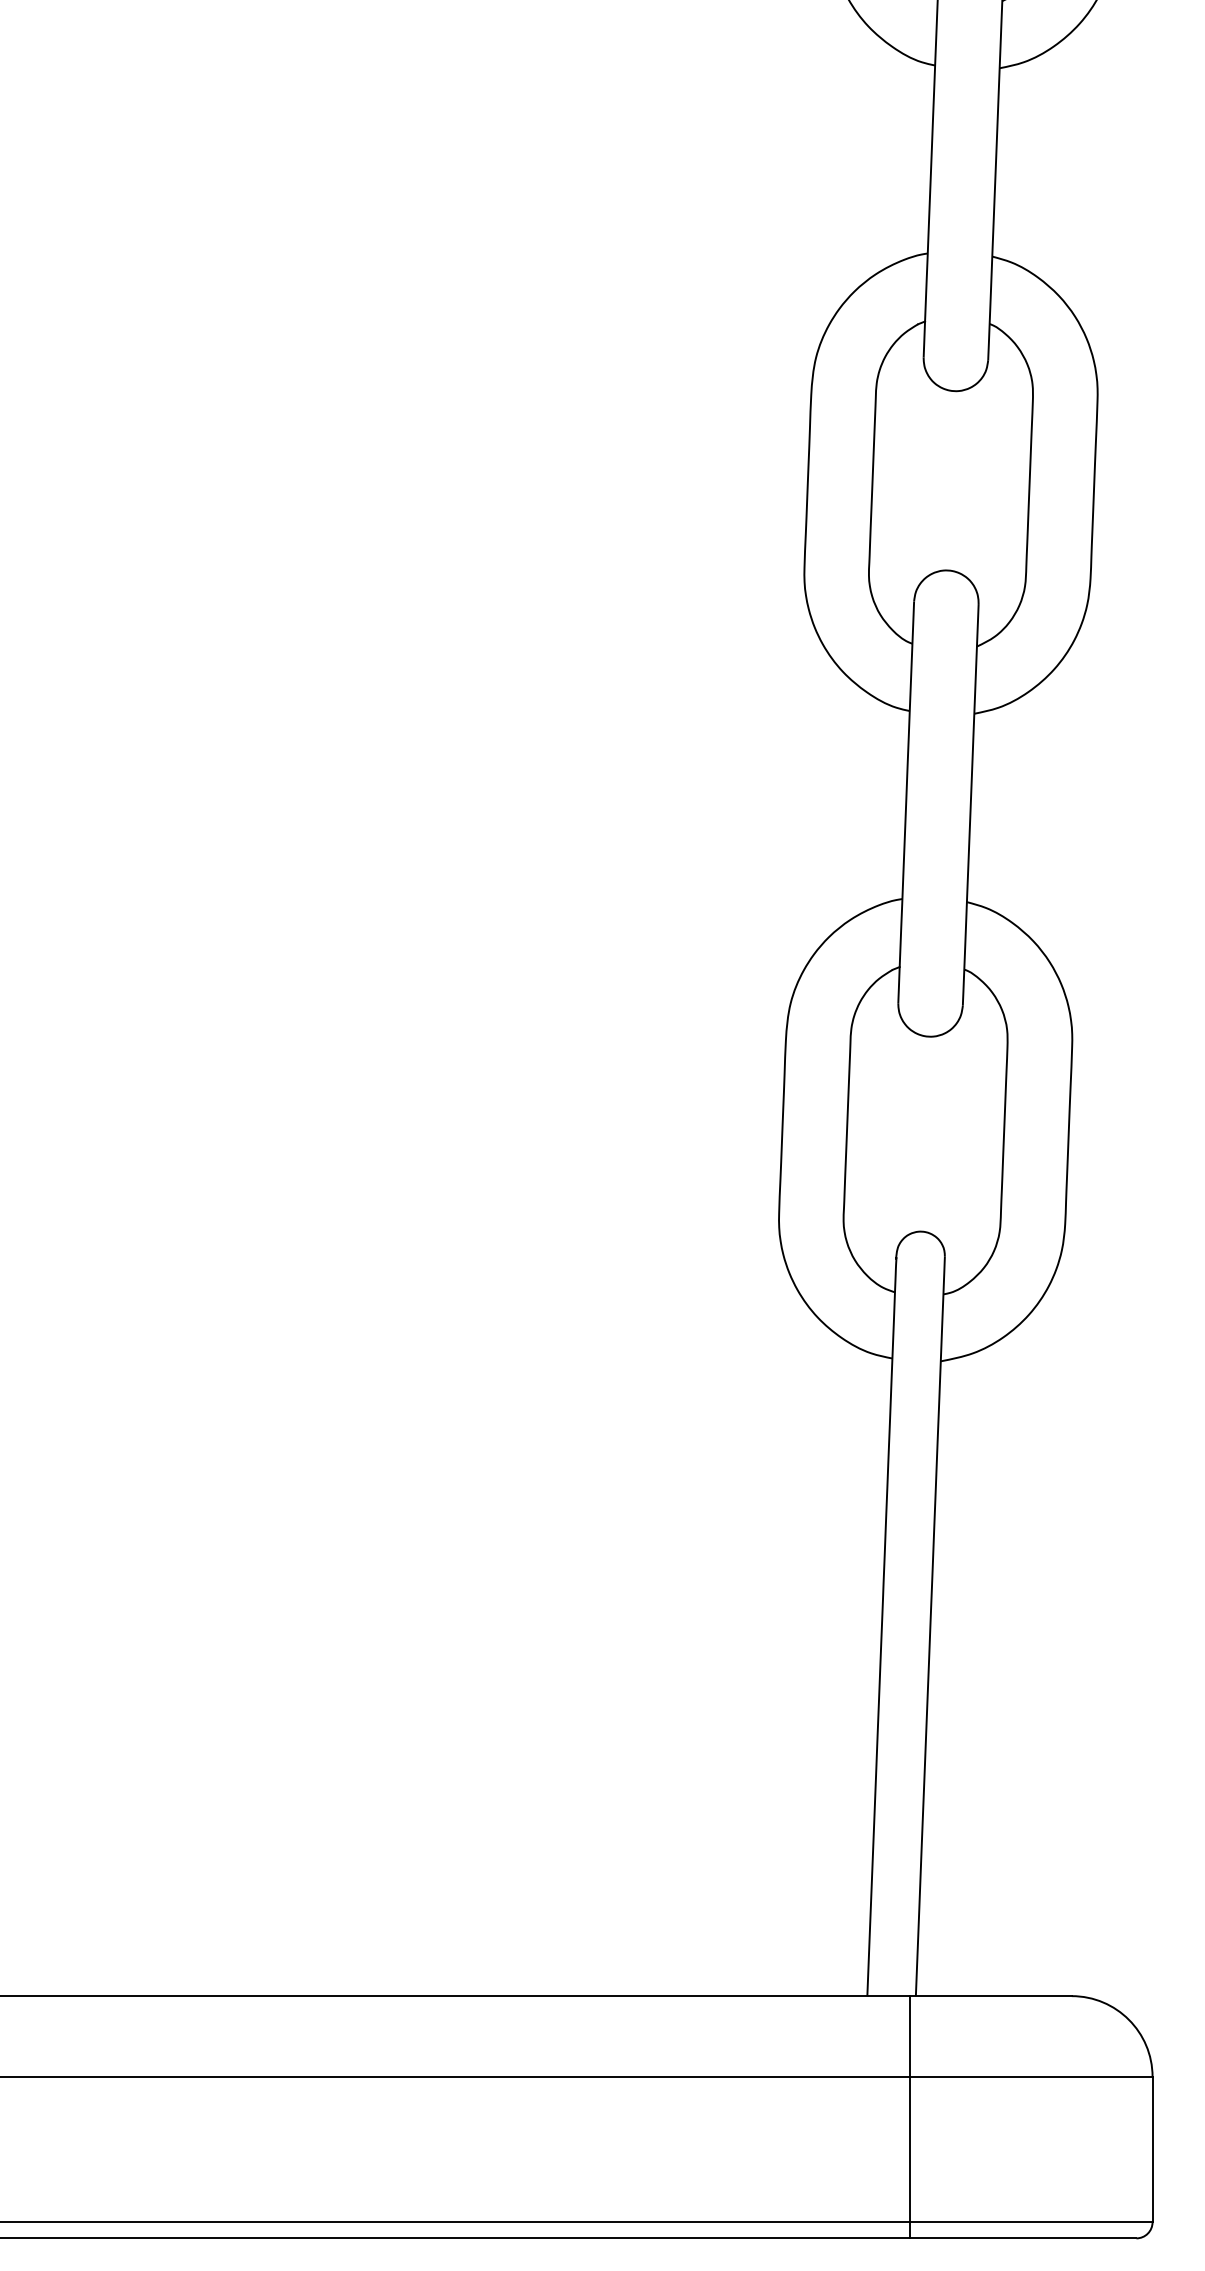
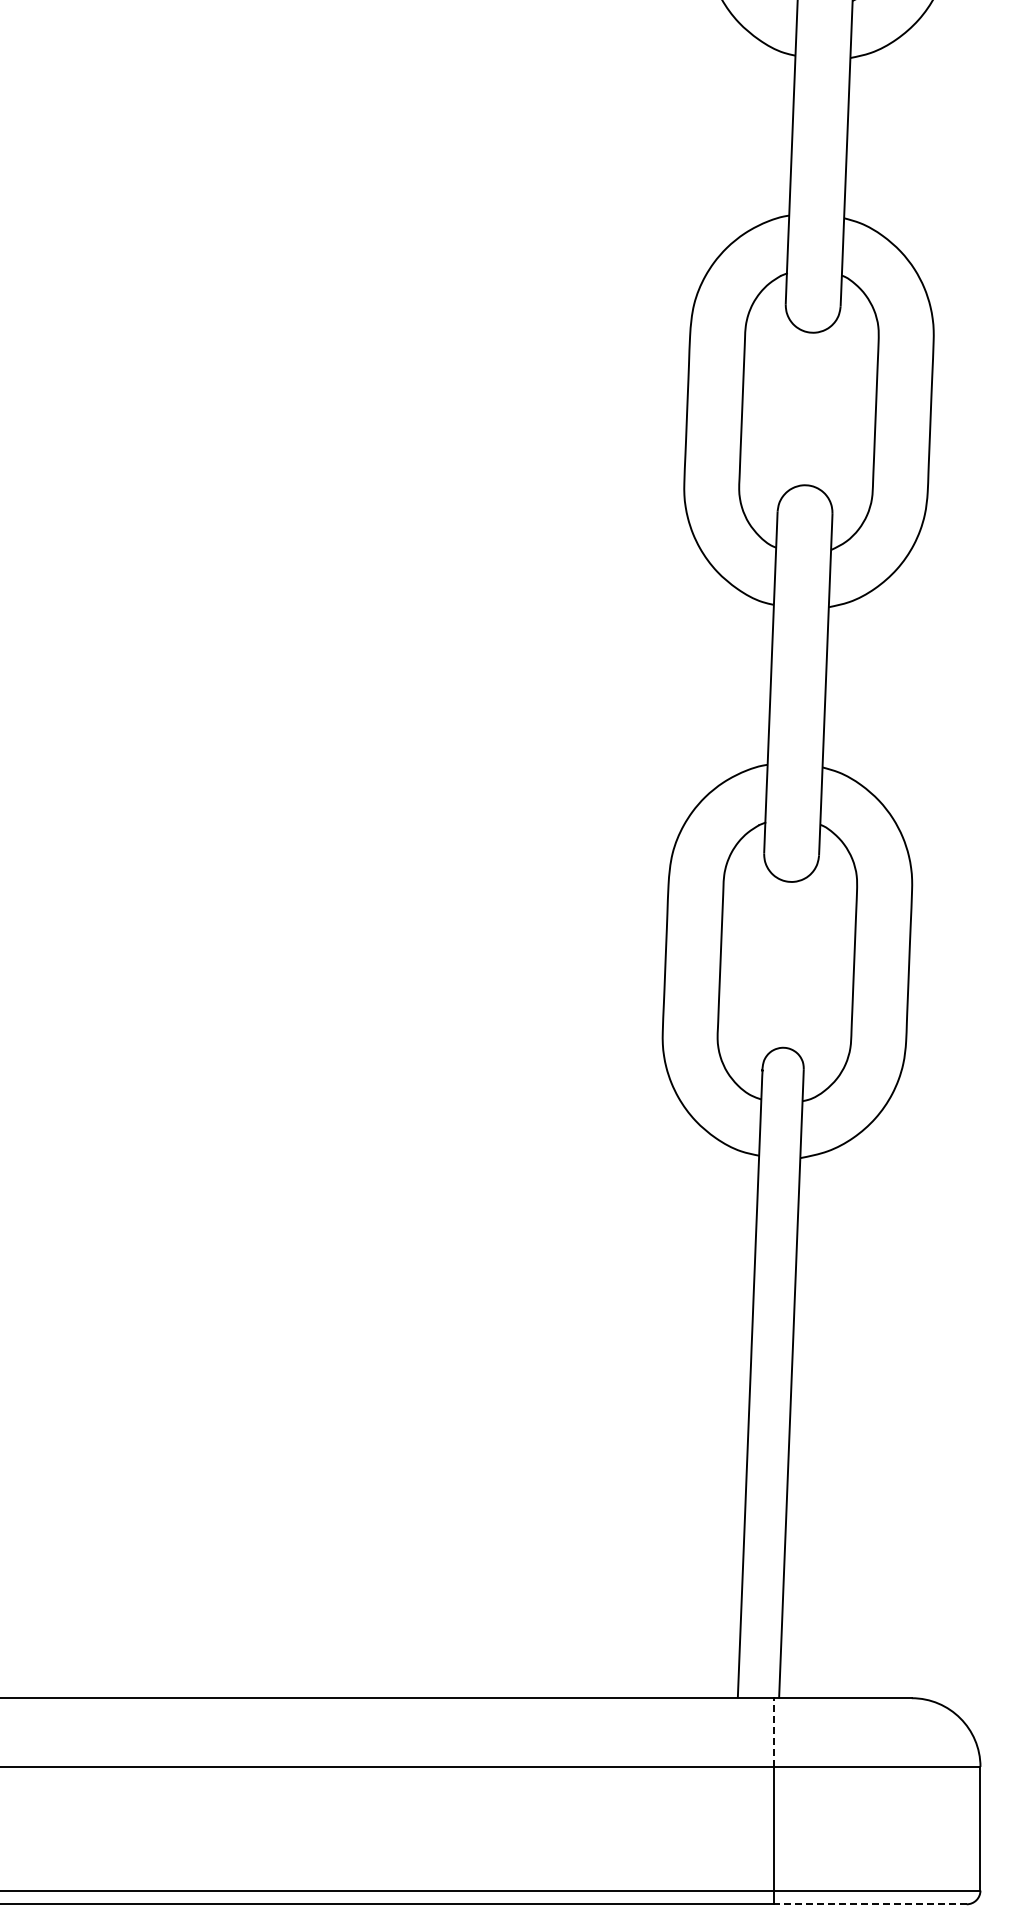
line: (910, 2036) -> (774, 1732), solid -> dashed
line: (1023, 2238) -> (870, 1904), solid -> dashed

